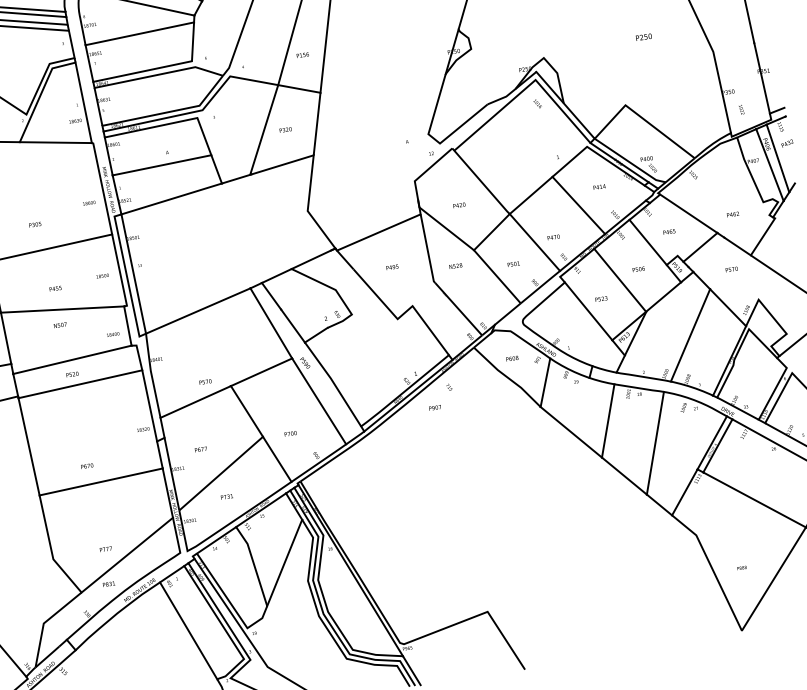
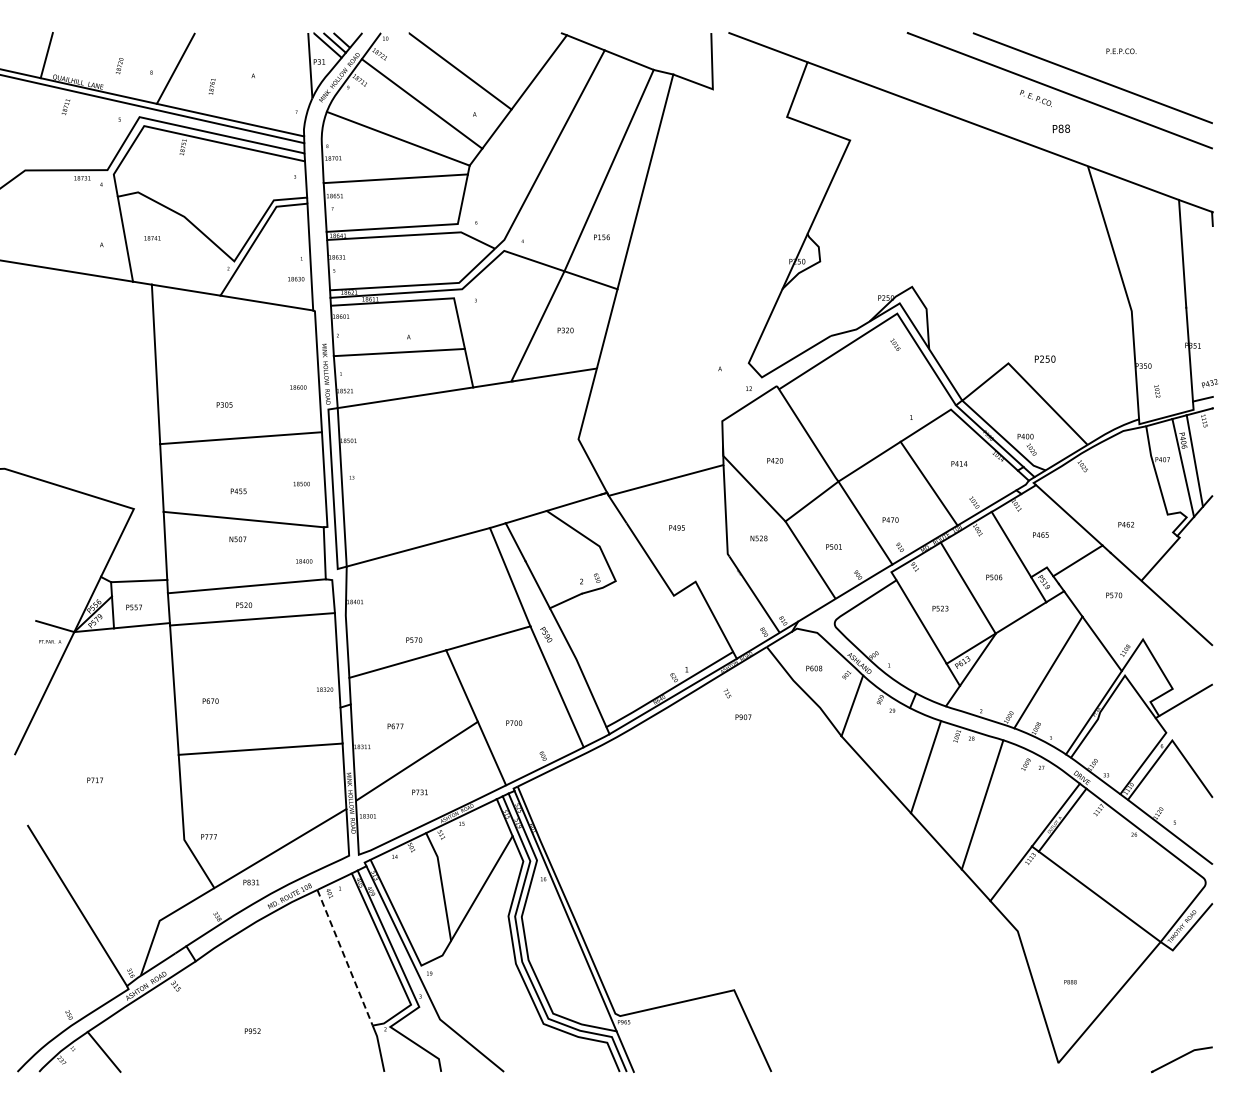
text: (643, 36) -> (1044, 358), moved
text: (787, 143) -> (1209, 383), moved
text: (435, 407) -> (743, 716), moved
text: (87, 465) -> (210, 700), moved
text: (105, 549) -> (208, 836), moved
line: (189, 631) -> (345, 958), solid -> dashed

